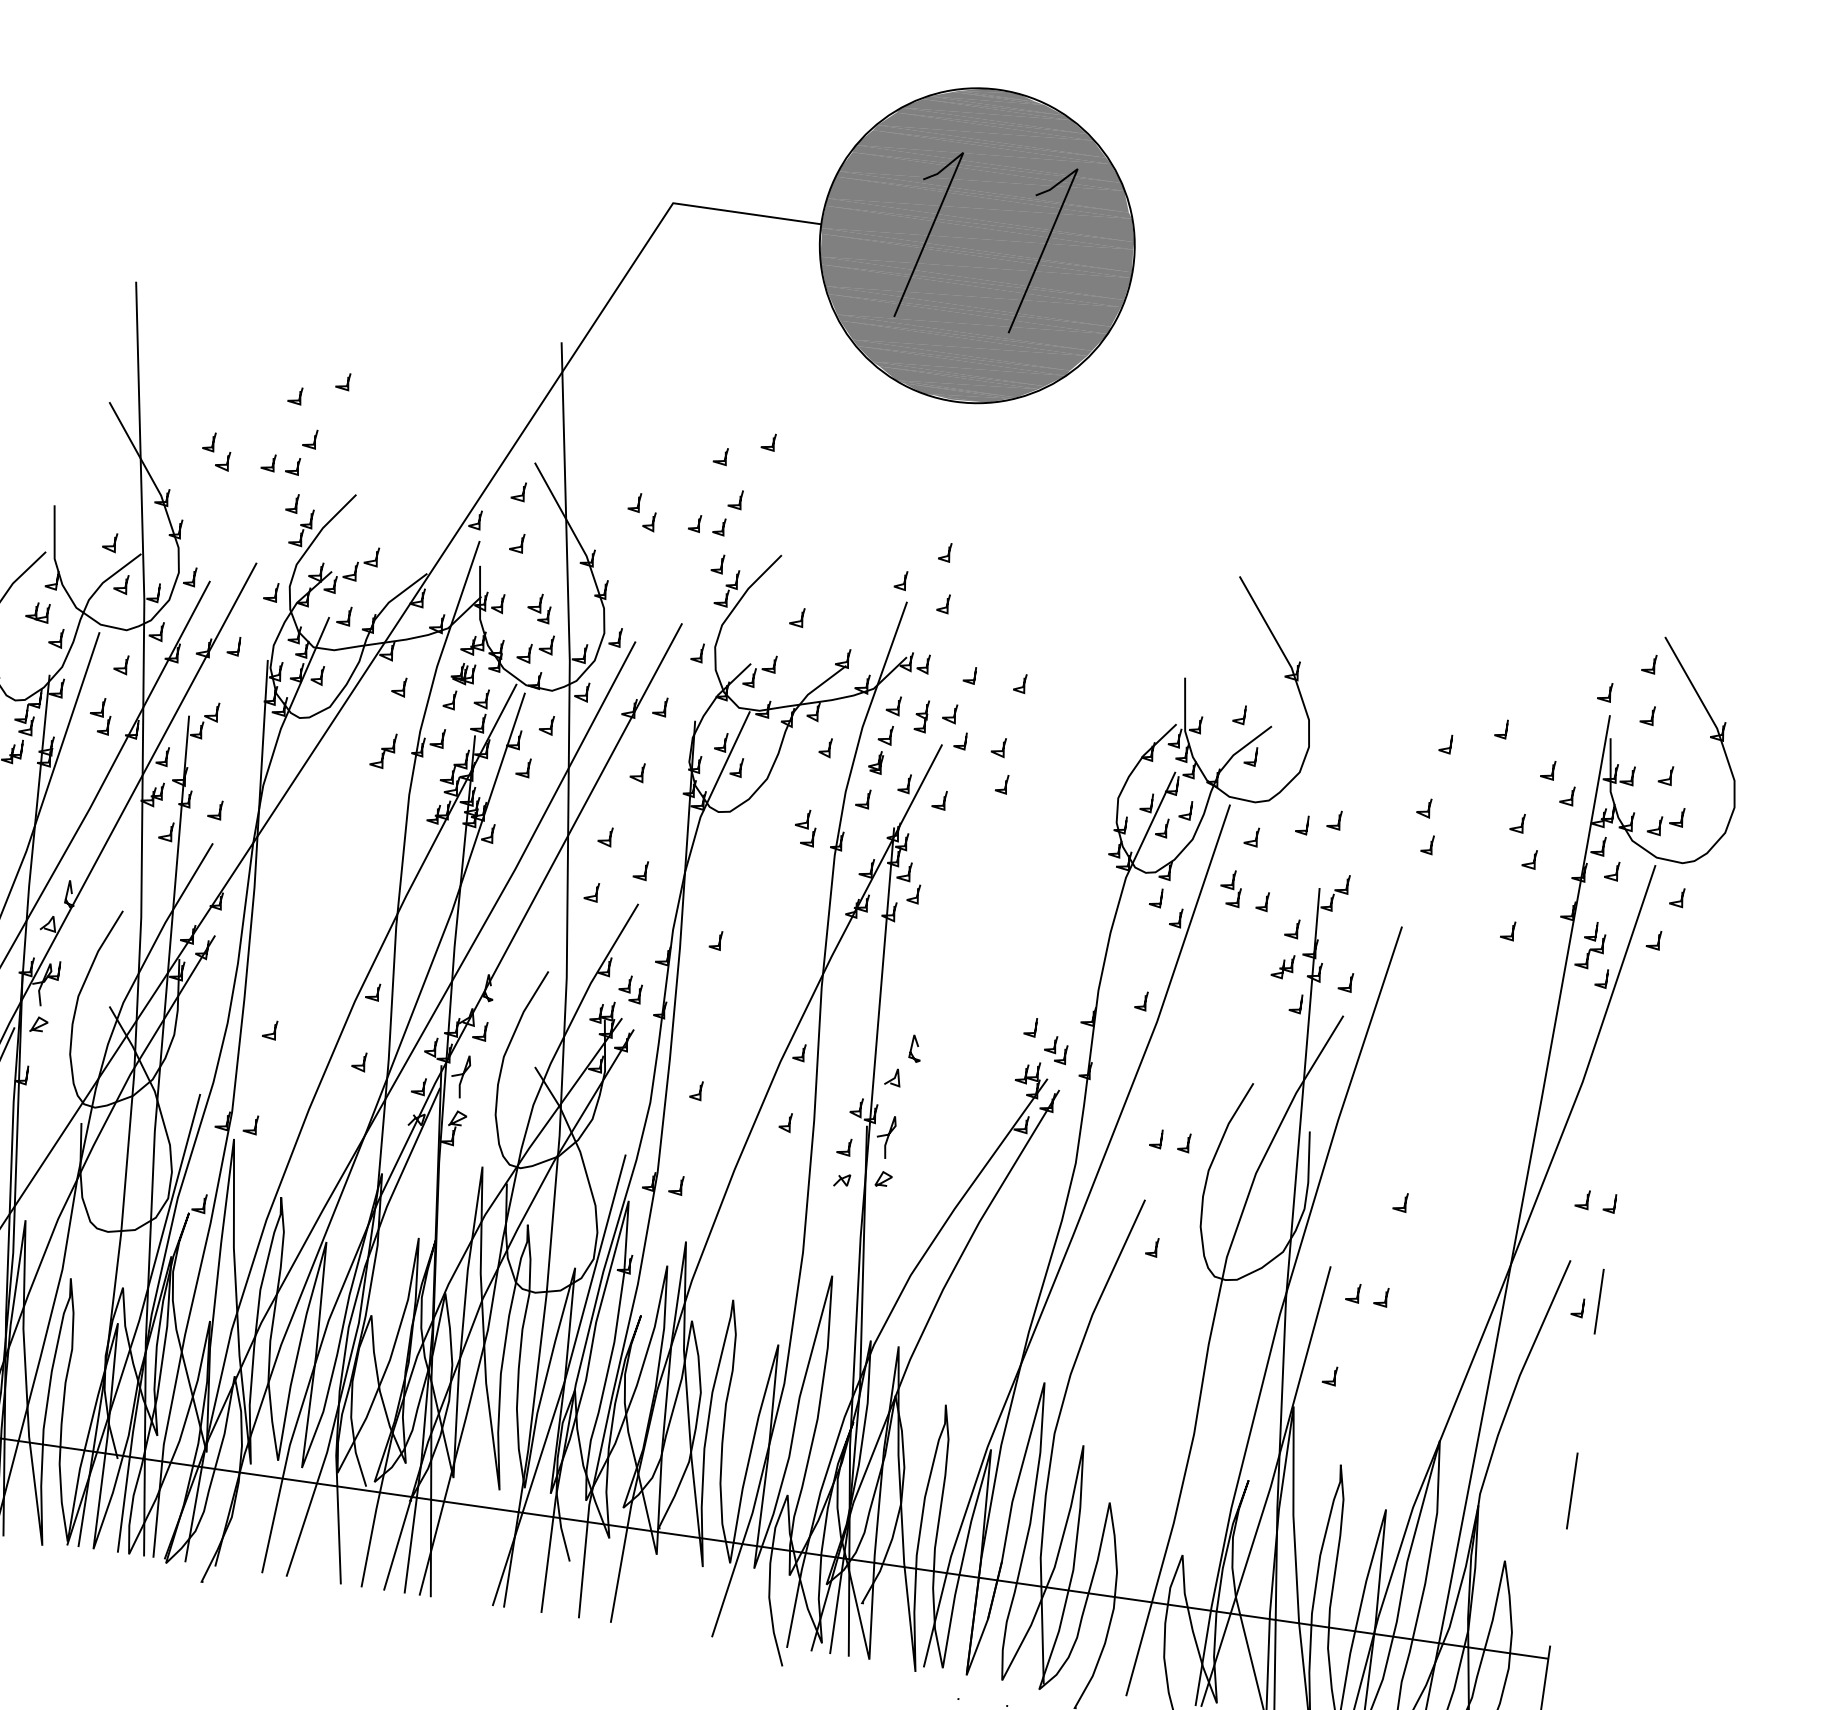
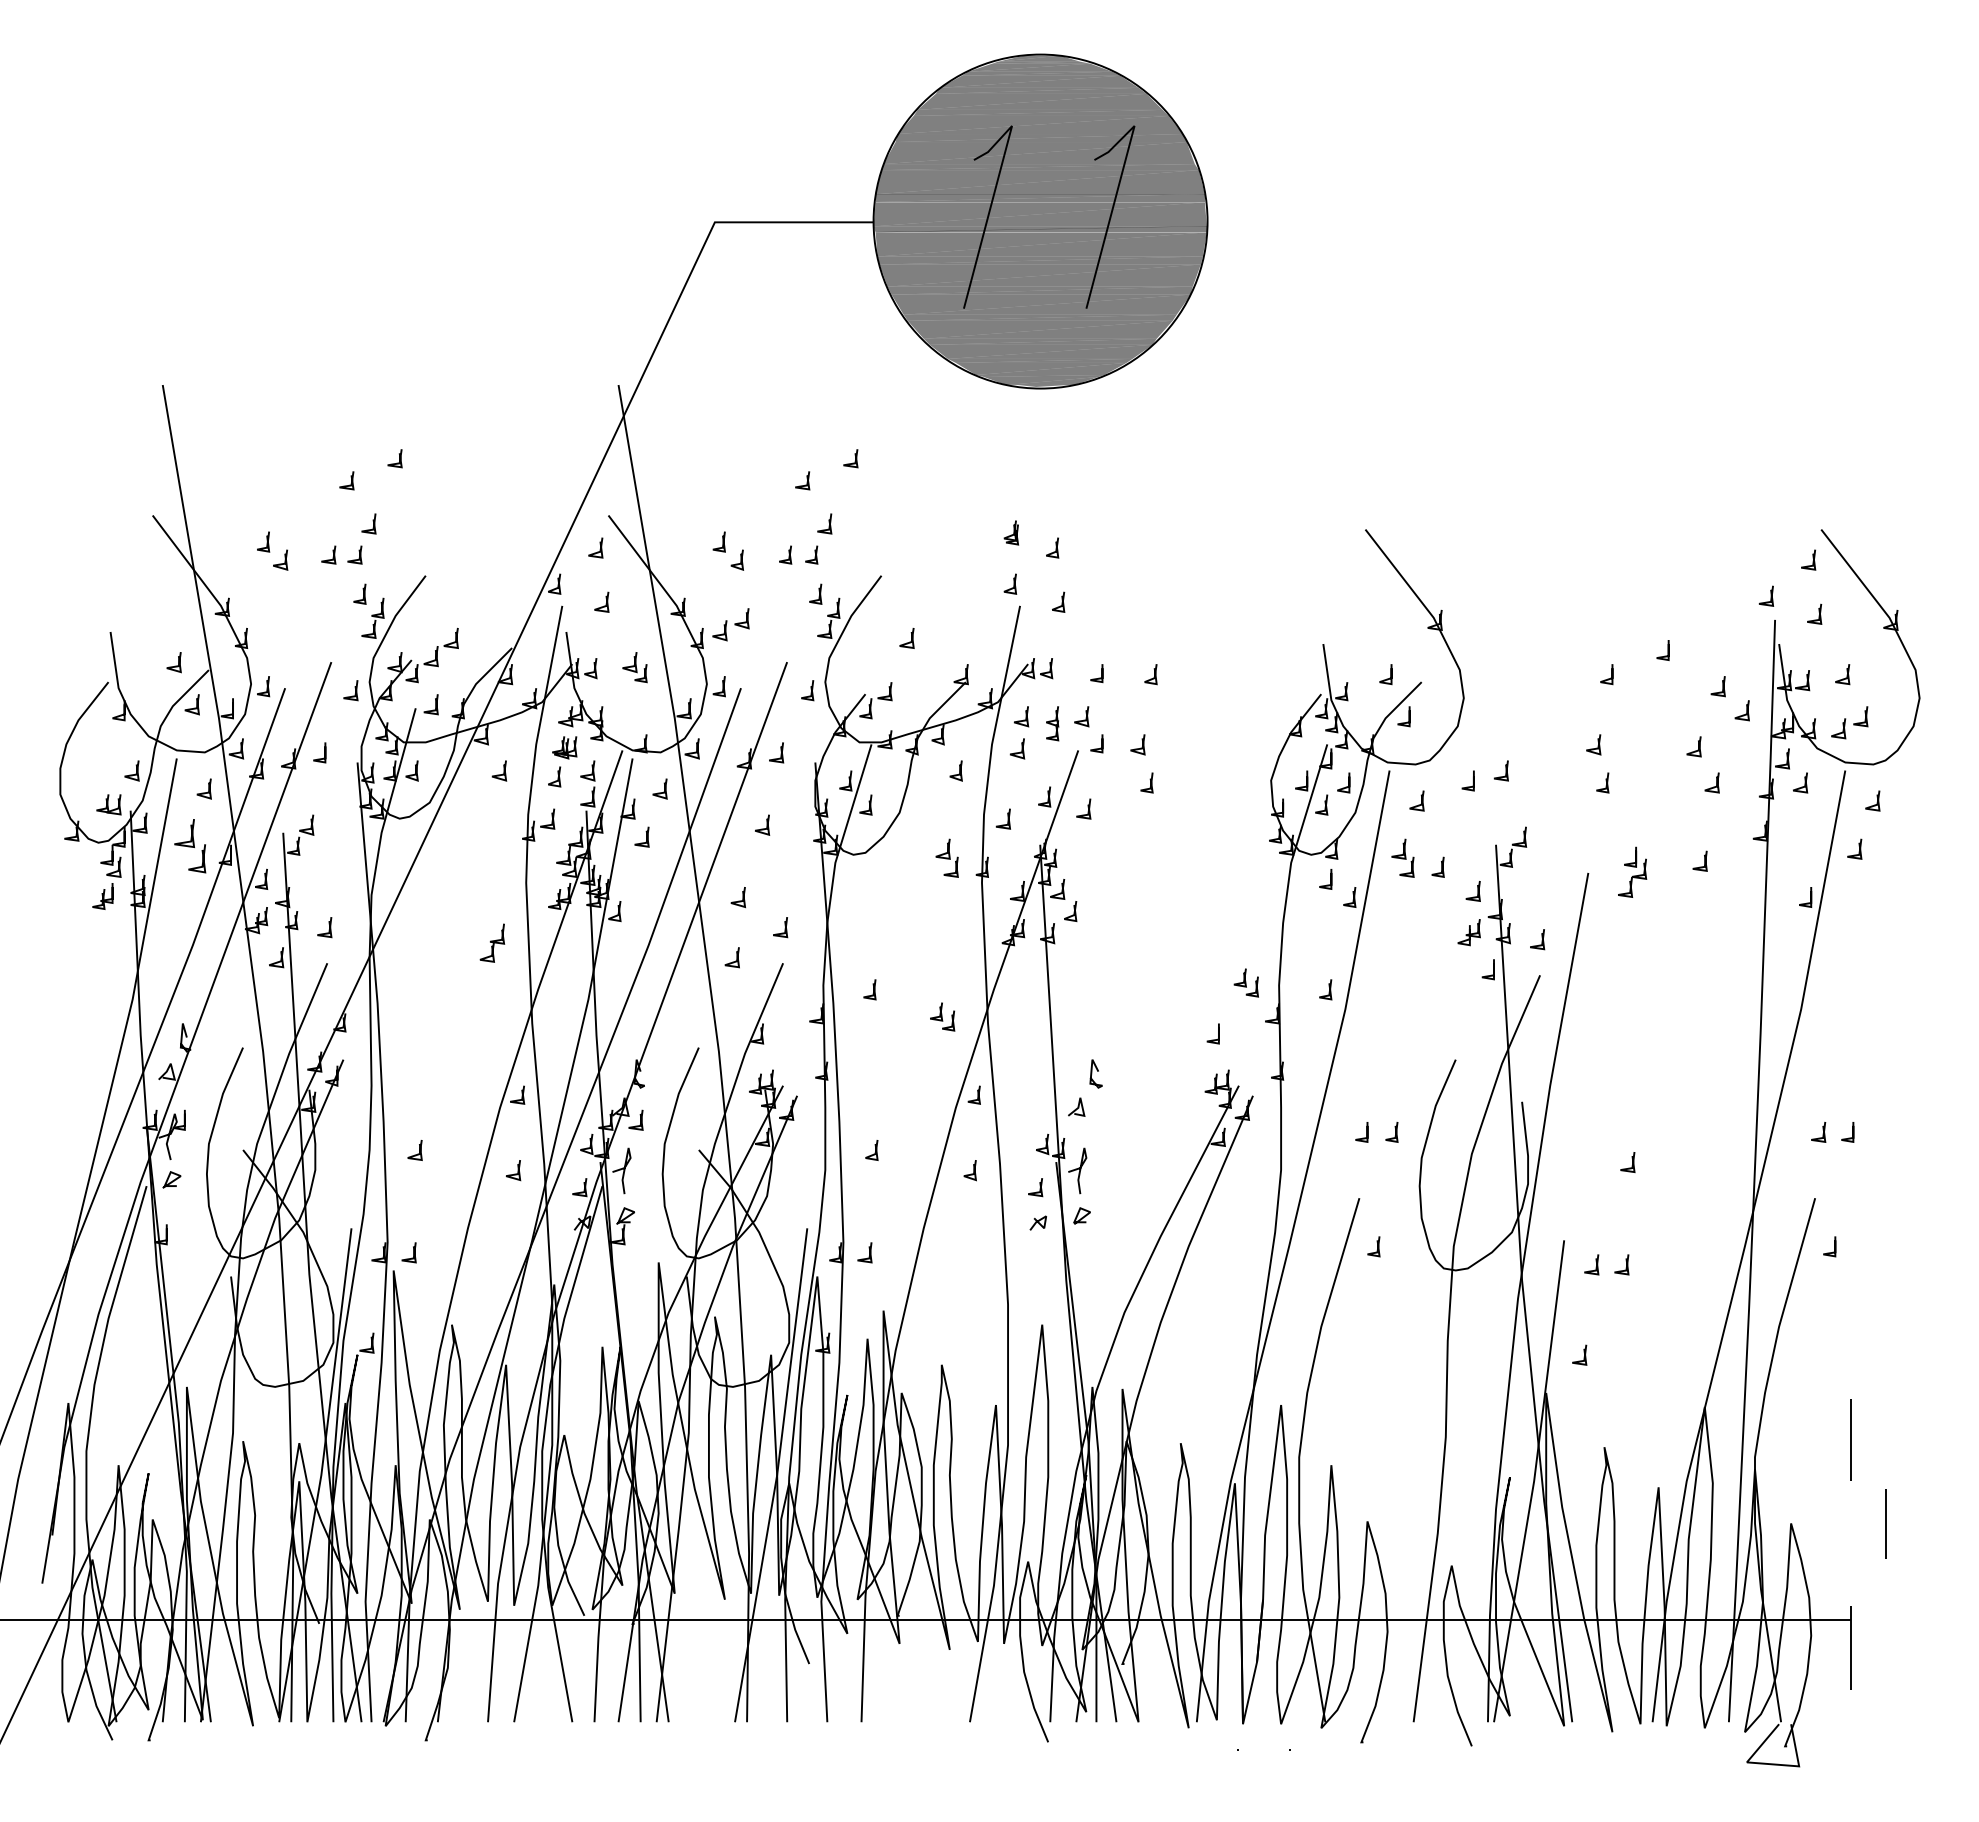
part: (37, 611) -> (108, 804), moved
part: (535, 648) -> (730, 624), moved
part: (99, 715) -> (189, 845), size x1.4
part: (383, 749) -> (492, 942), moved
part: (876, 761) -> (1011, 532), moved
part: (1591, 944) -> (1632, 871), moved
part: (630, 988) -> (942, 1016), moved
part: (1055, 1049) -> (1245, 982), moved
line: (1598, 1300) -> (1885, 1523), moved

